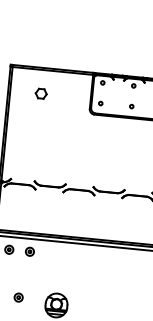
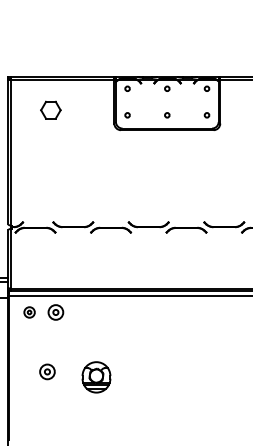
part: (41, 93) -> (50, 110), size x1.4
part: (30, 251) -> (56, 312), size x1.4
part: (18, 297) -> (47, 372), size x1.4

